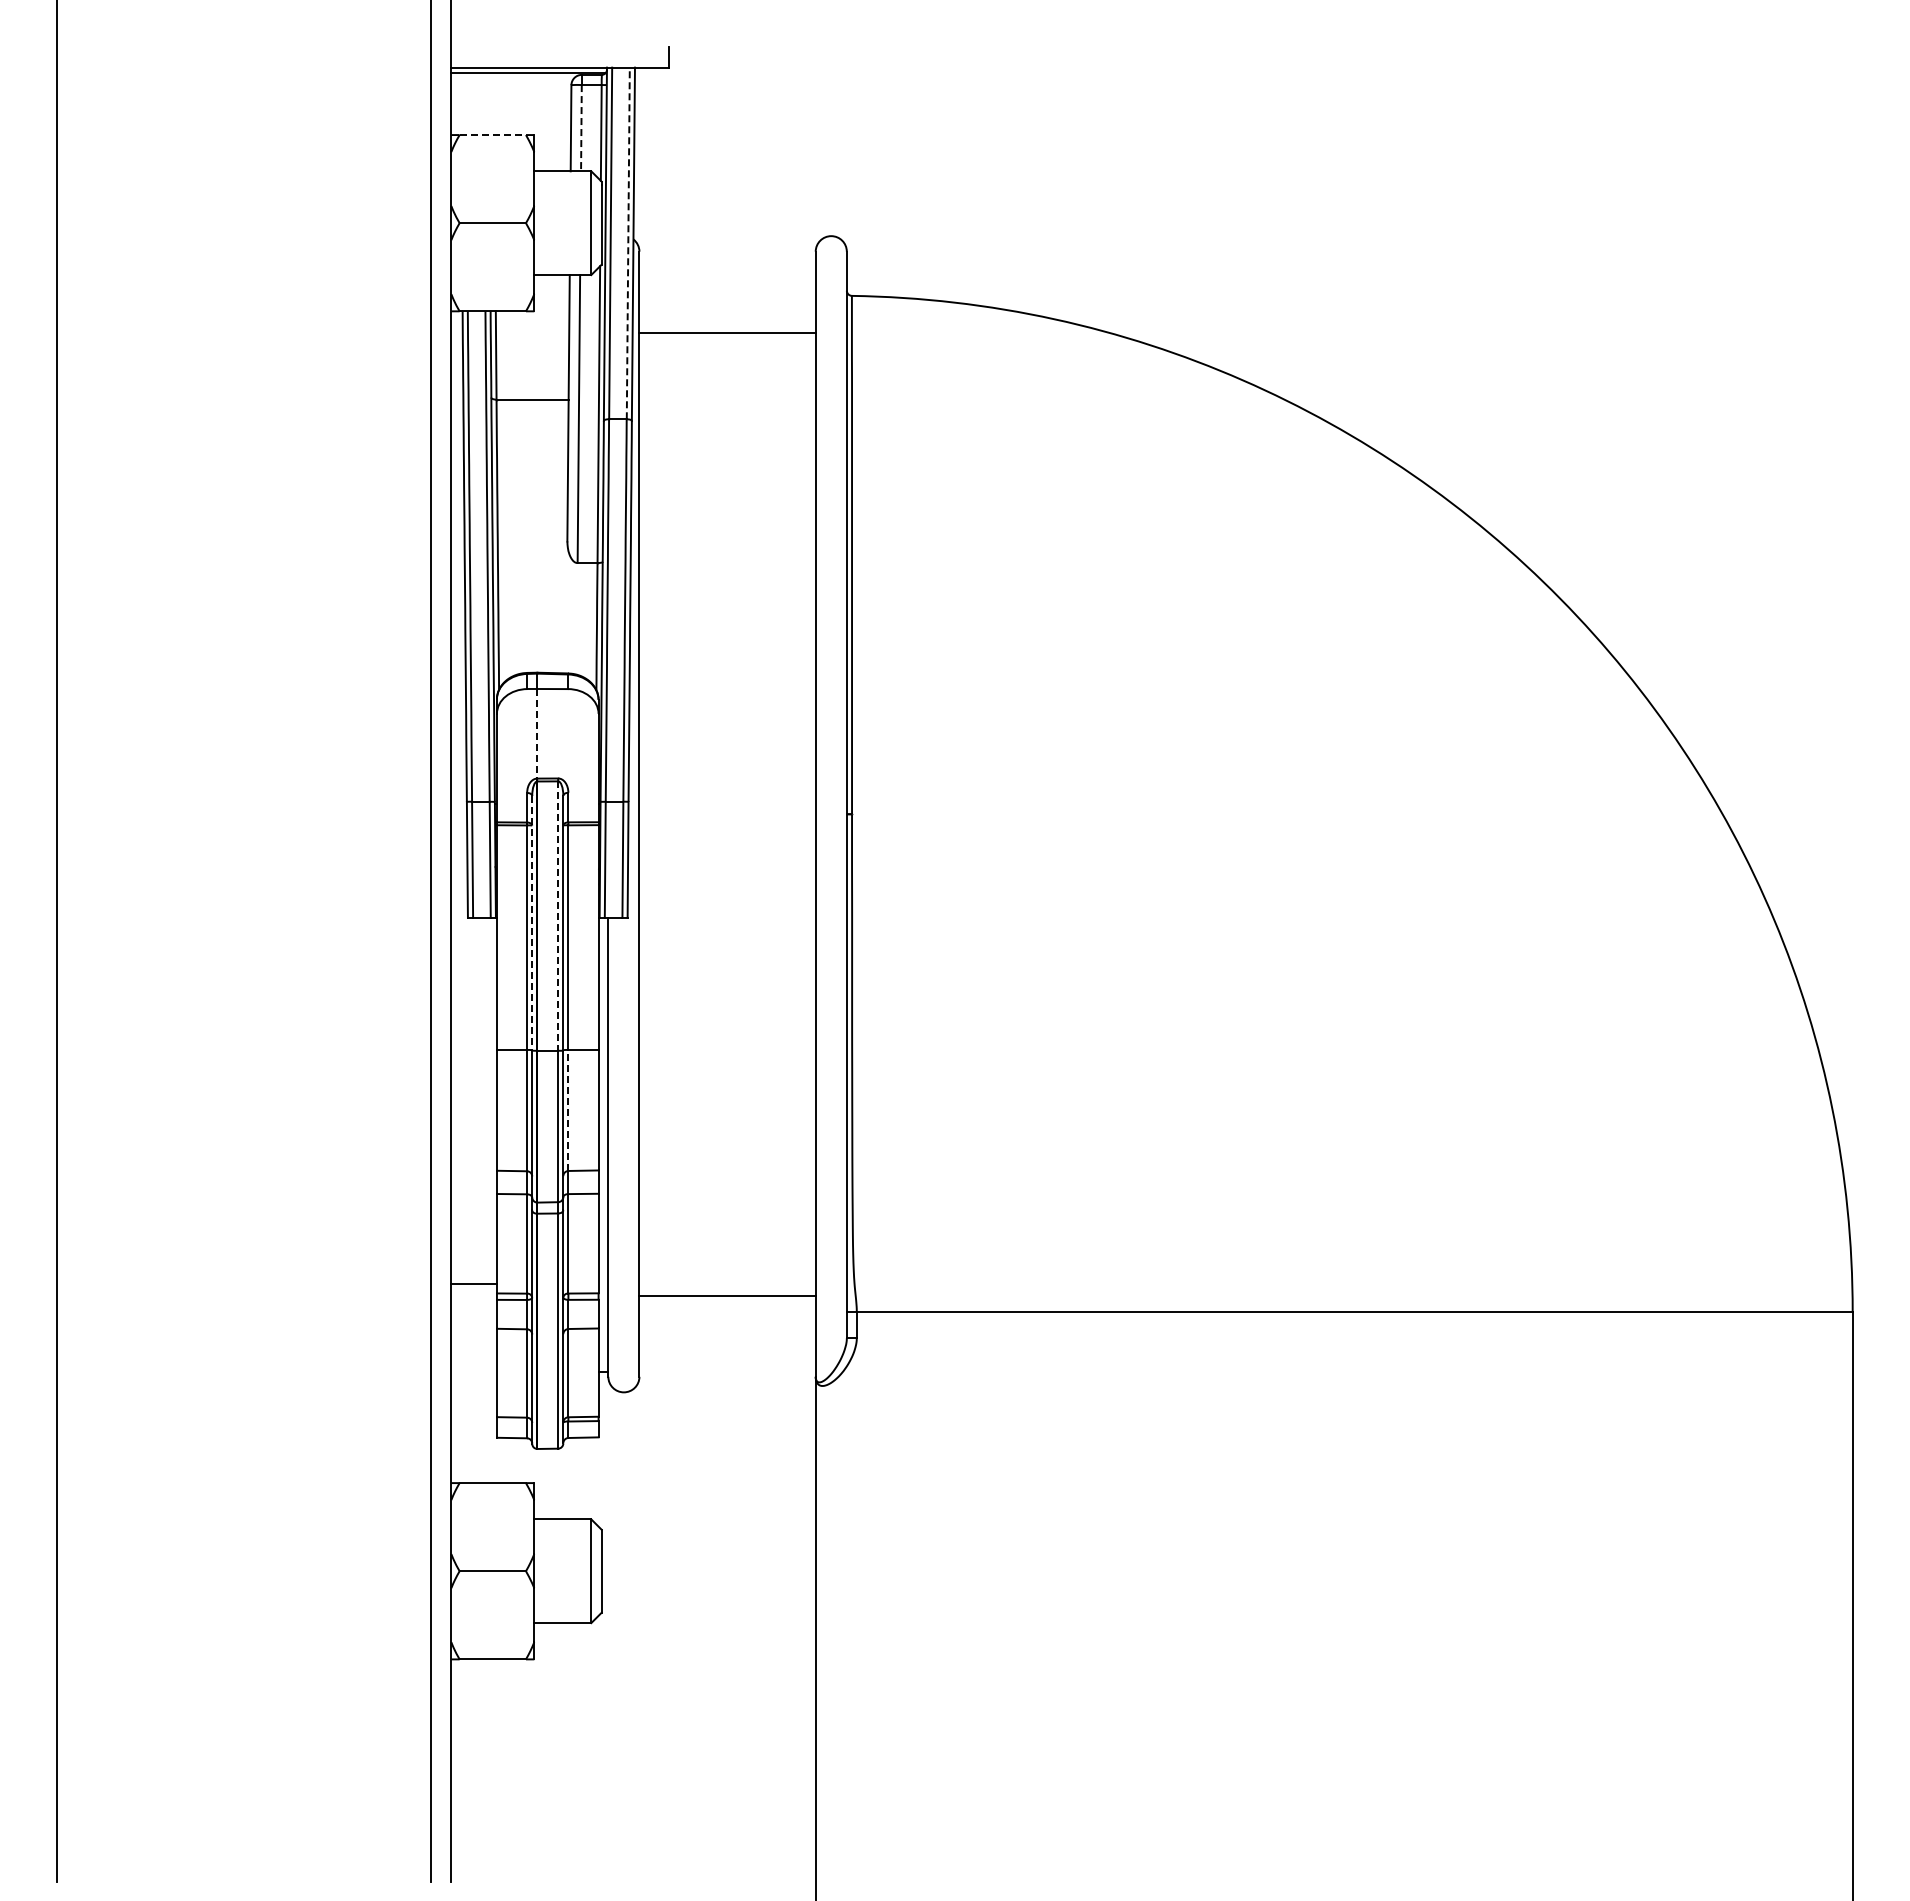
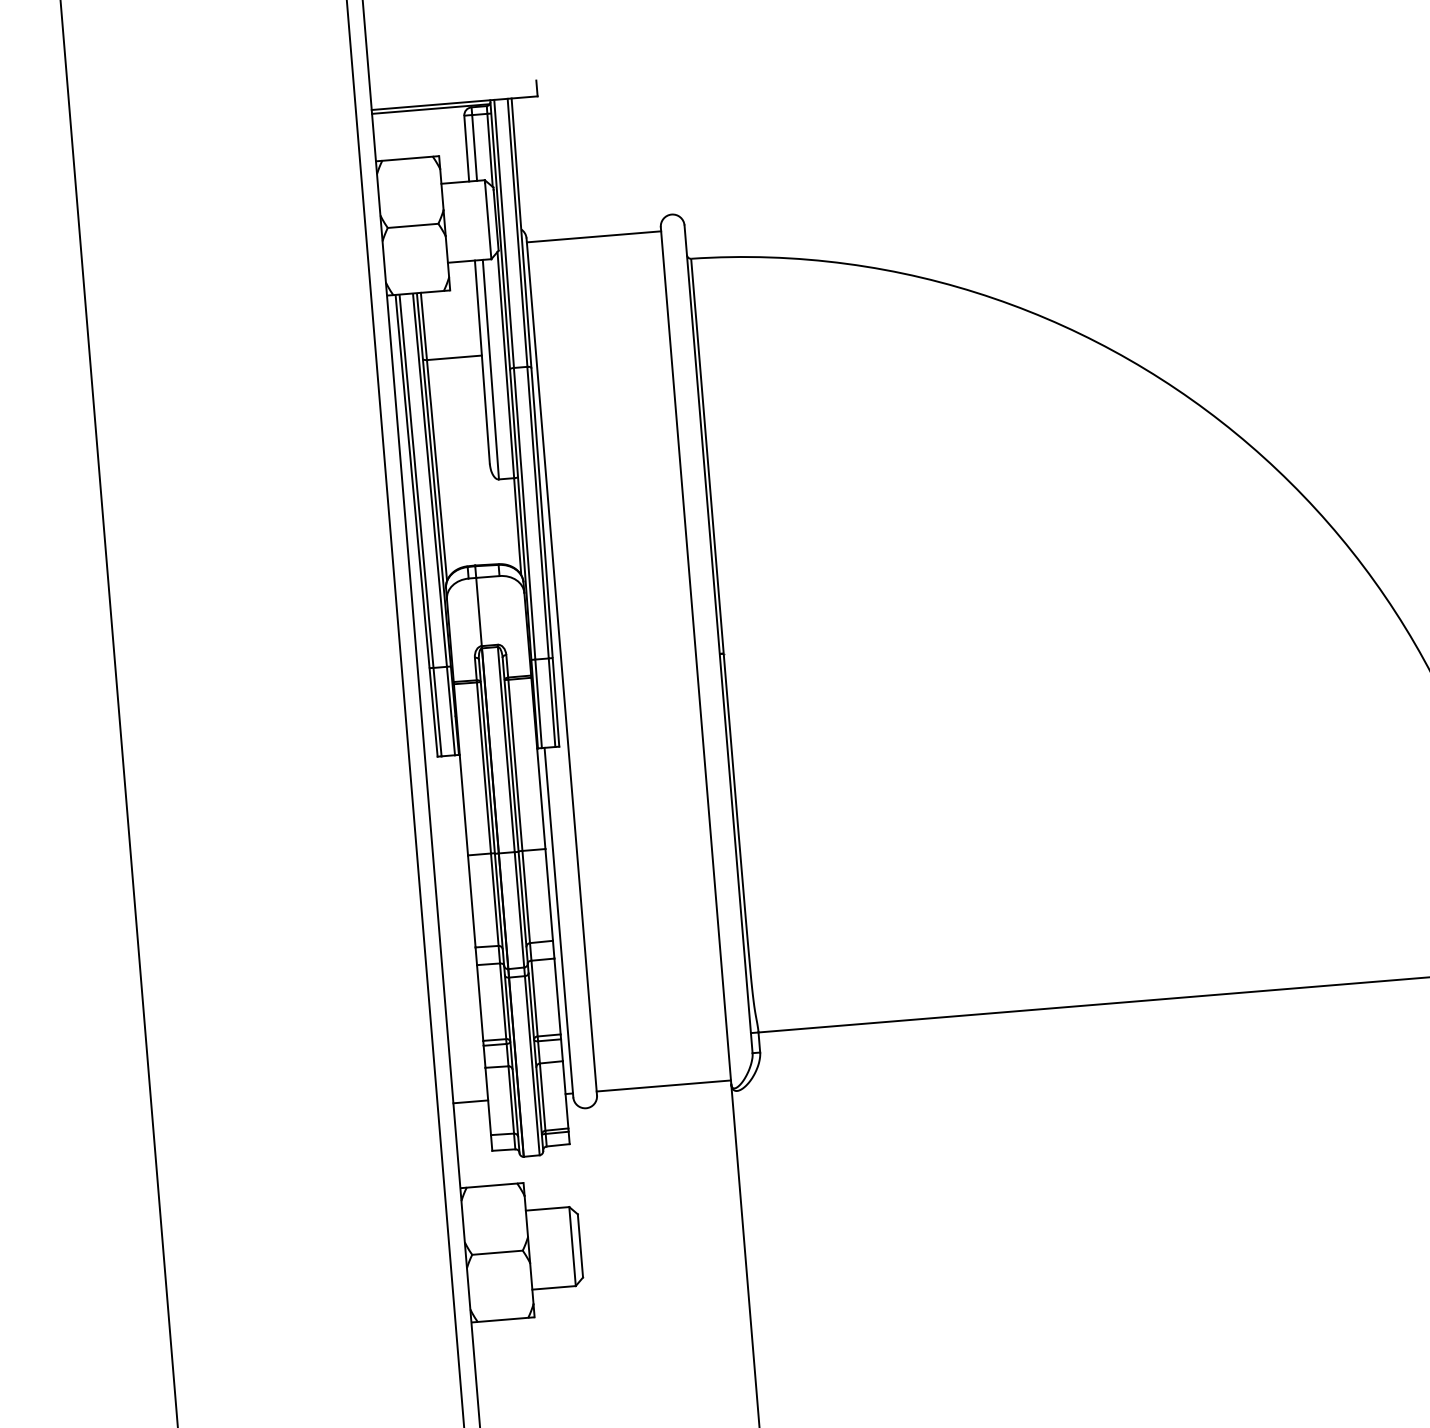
line: (581, 128) -> (474, 148), dashed -> solid
line: (493, 135) -> (408, 159), dashed -> solid
line: (628, 243) -> (517, 232), dashed -> solid
line: (727, 332) -> (593, 236), moved
line: (537, 733) -> (479, 611), dashed -> solid
line: (558, 916) -> (506, 749), dashed -> solid
line: (532, 923) -> (487, 756), dashed -> solid
line: (568, 1110) -> (526, 897), dashed -> solid
line: (473, 1283) -> (470, 1101), moved
line: (727, 1295) -> (663, 1085), moved

